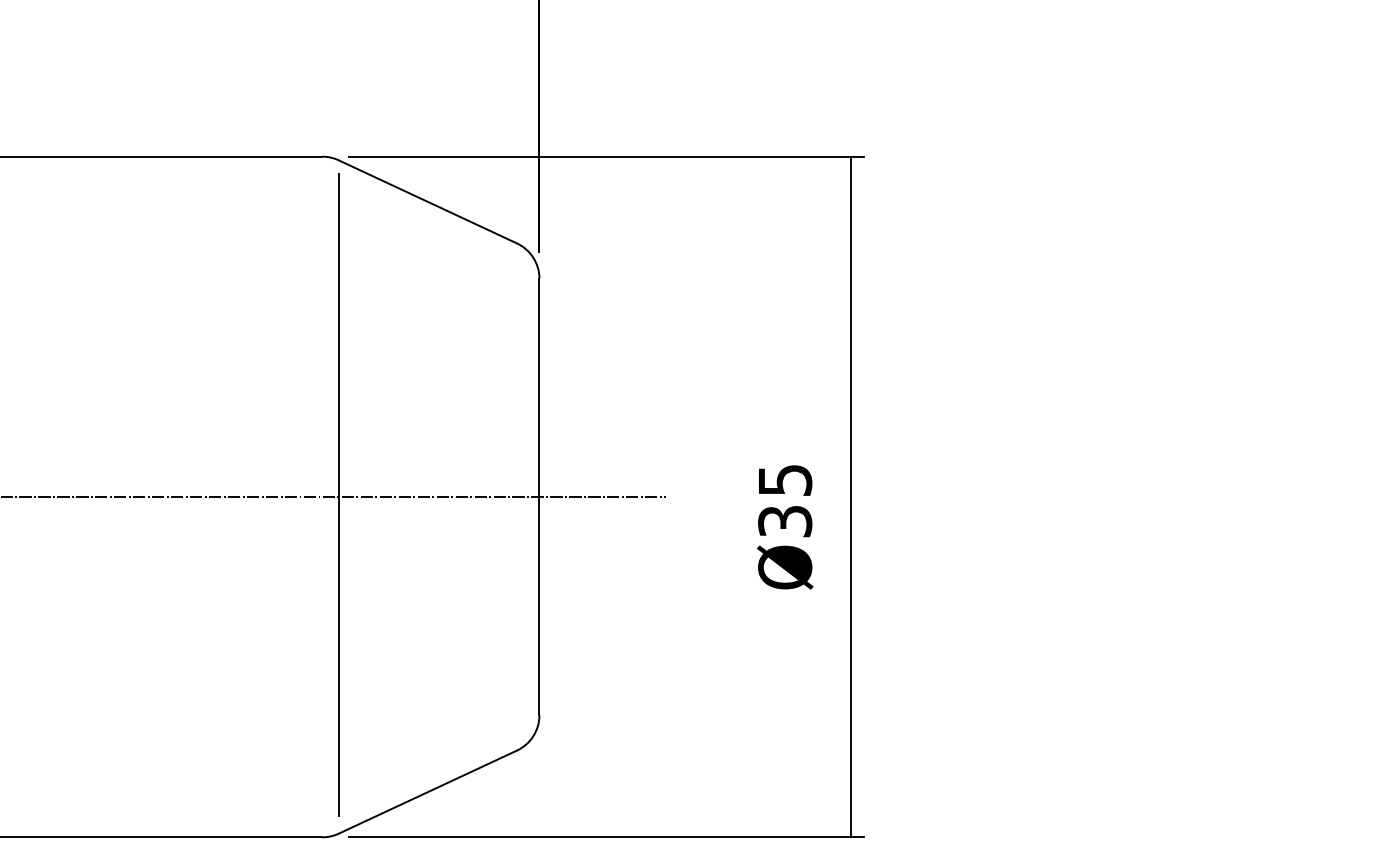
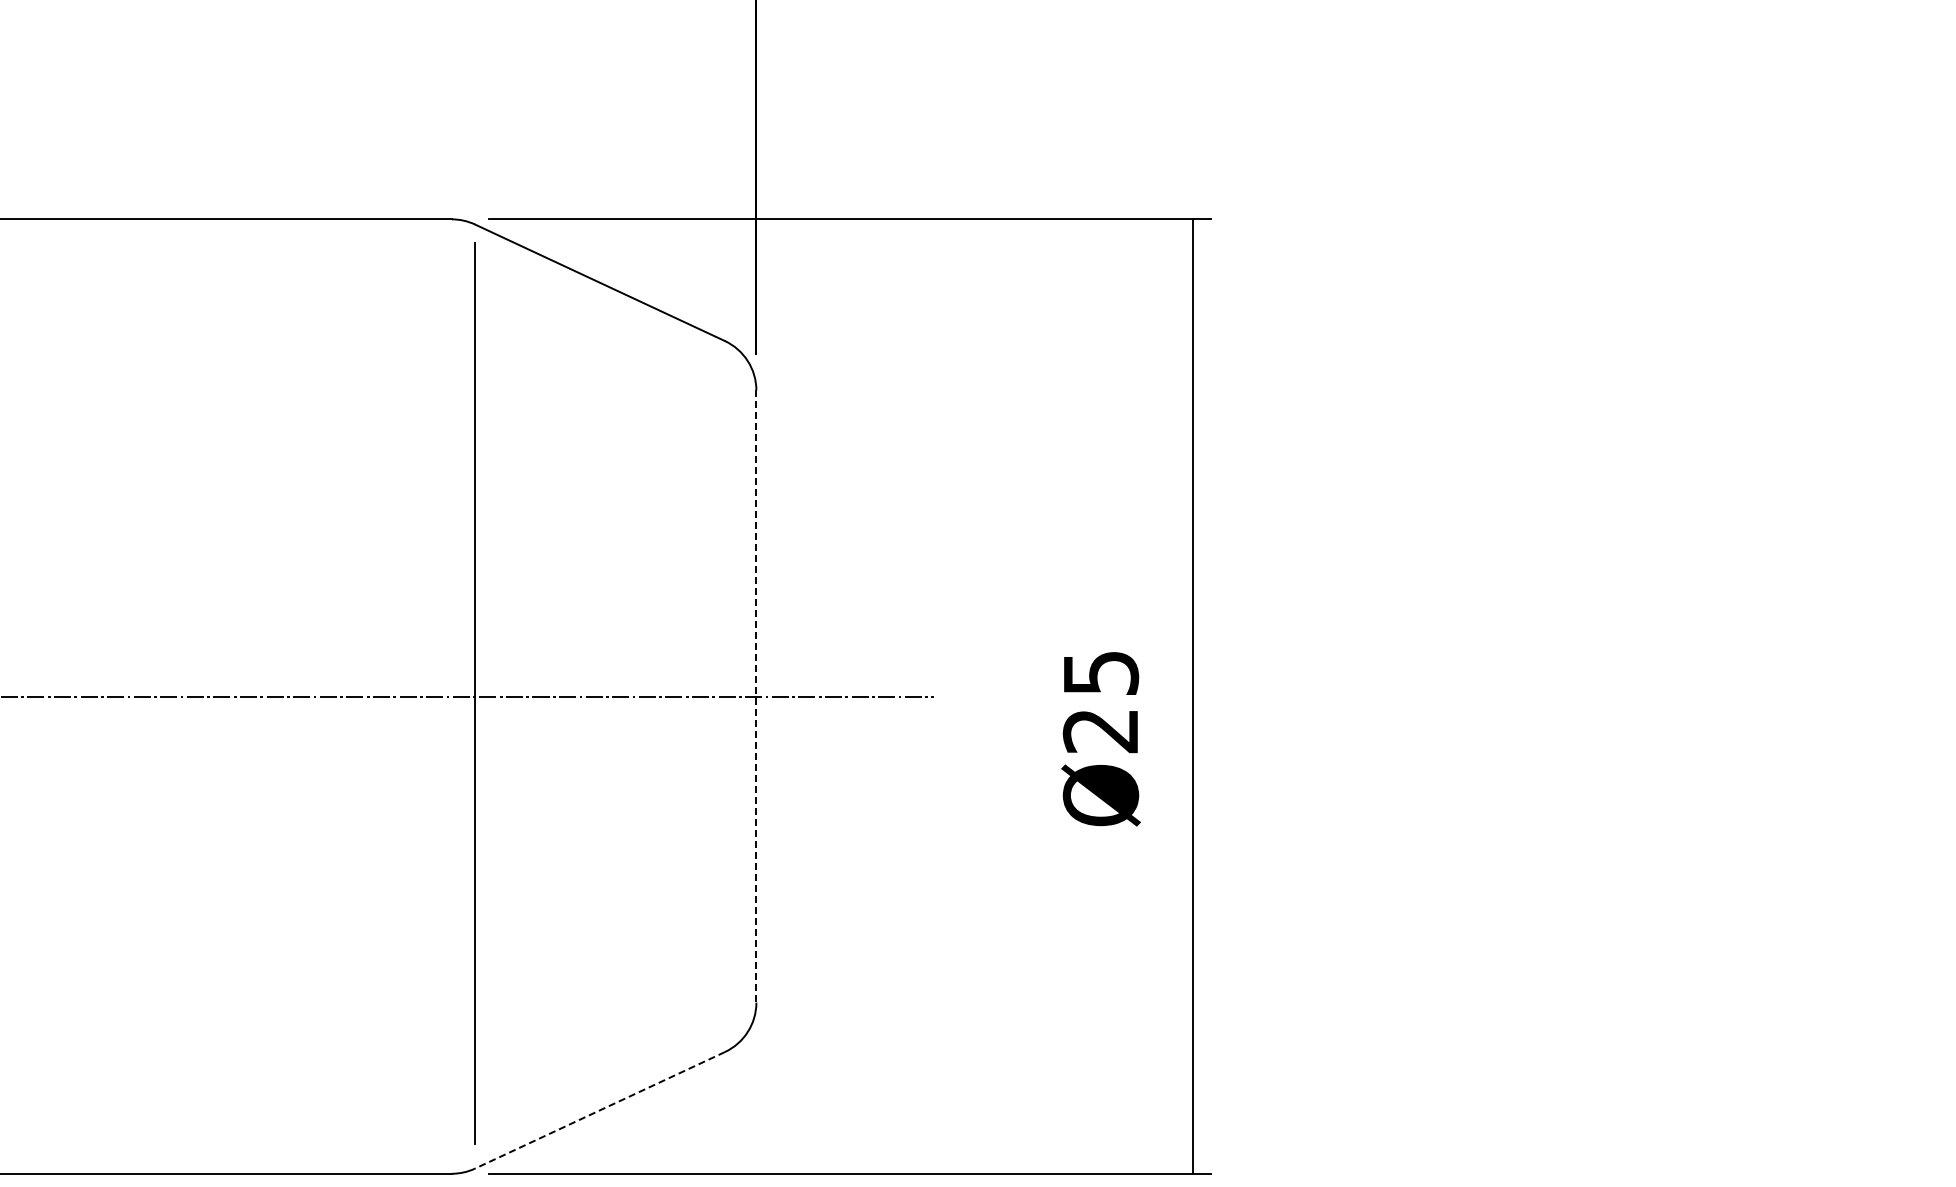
line: (539, 497) -> (756, 697), solid -> dashed
text: (785, 521) -> (1101, 731), Ø35 -> Ø25
line: (427, 792) -> (599, 1110), solid -> dashed

